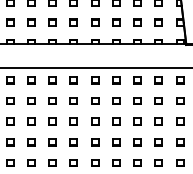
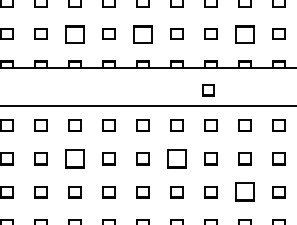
part: (31, 22) -> (75, 33), size x1.6
part: (73, 22) -> (142, 33), size x1.6
part: (137, 22) -> (244, 33), size x1.6
part: (114, 57) -> (208, 89), added
part: (31, 100) -> (75, 158), size x1.6
part: (95, 100) -> (177, 158), size x1.6
part: (137, 121) -> (244, 191), size x1.6

